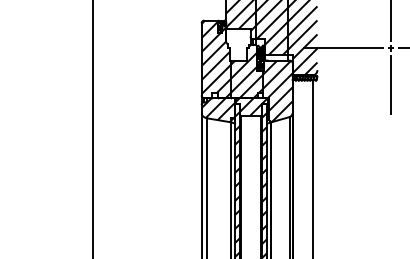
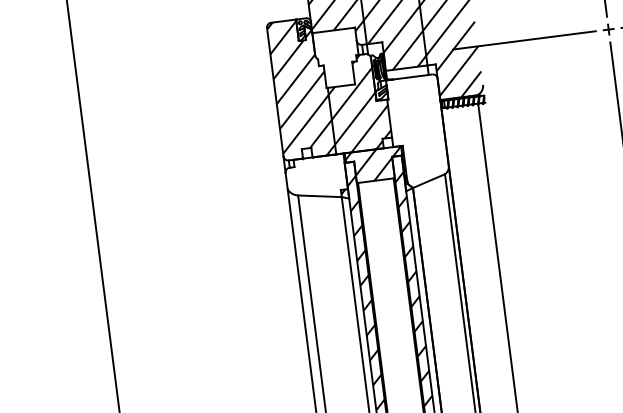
hatch: (277, 91) -> (417, 131), removed
hatch: (218, 110) -> (316, 179), removed

